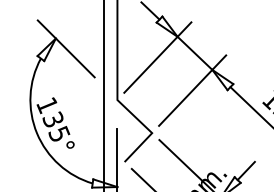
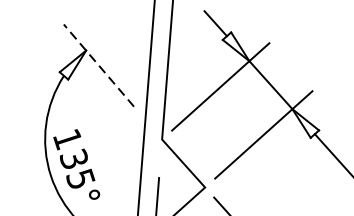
line: (65, 48) -> (97, 64), solid -> dashed

